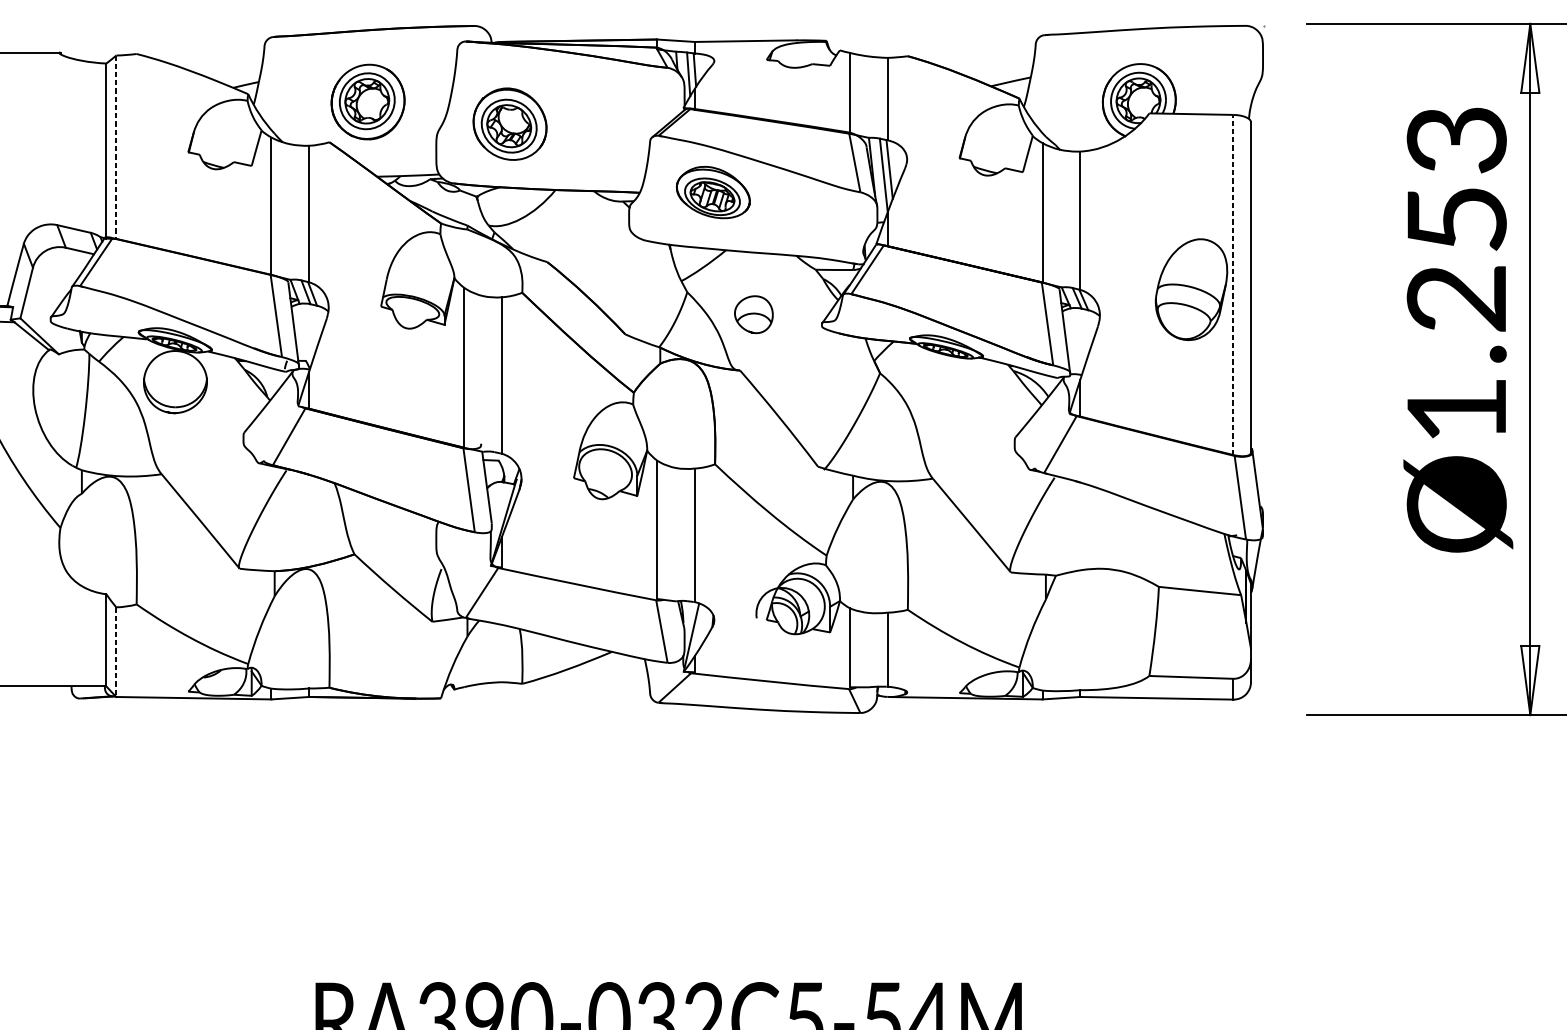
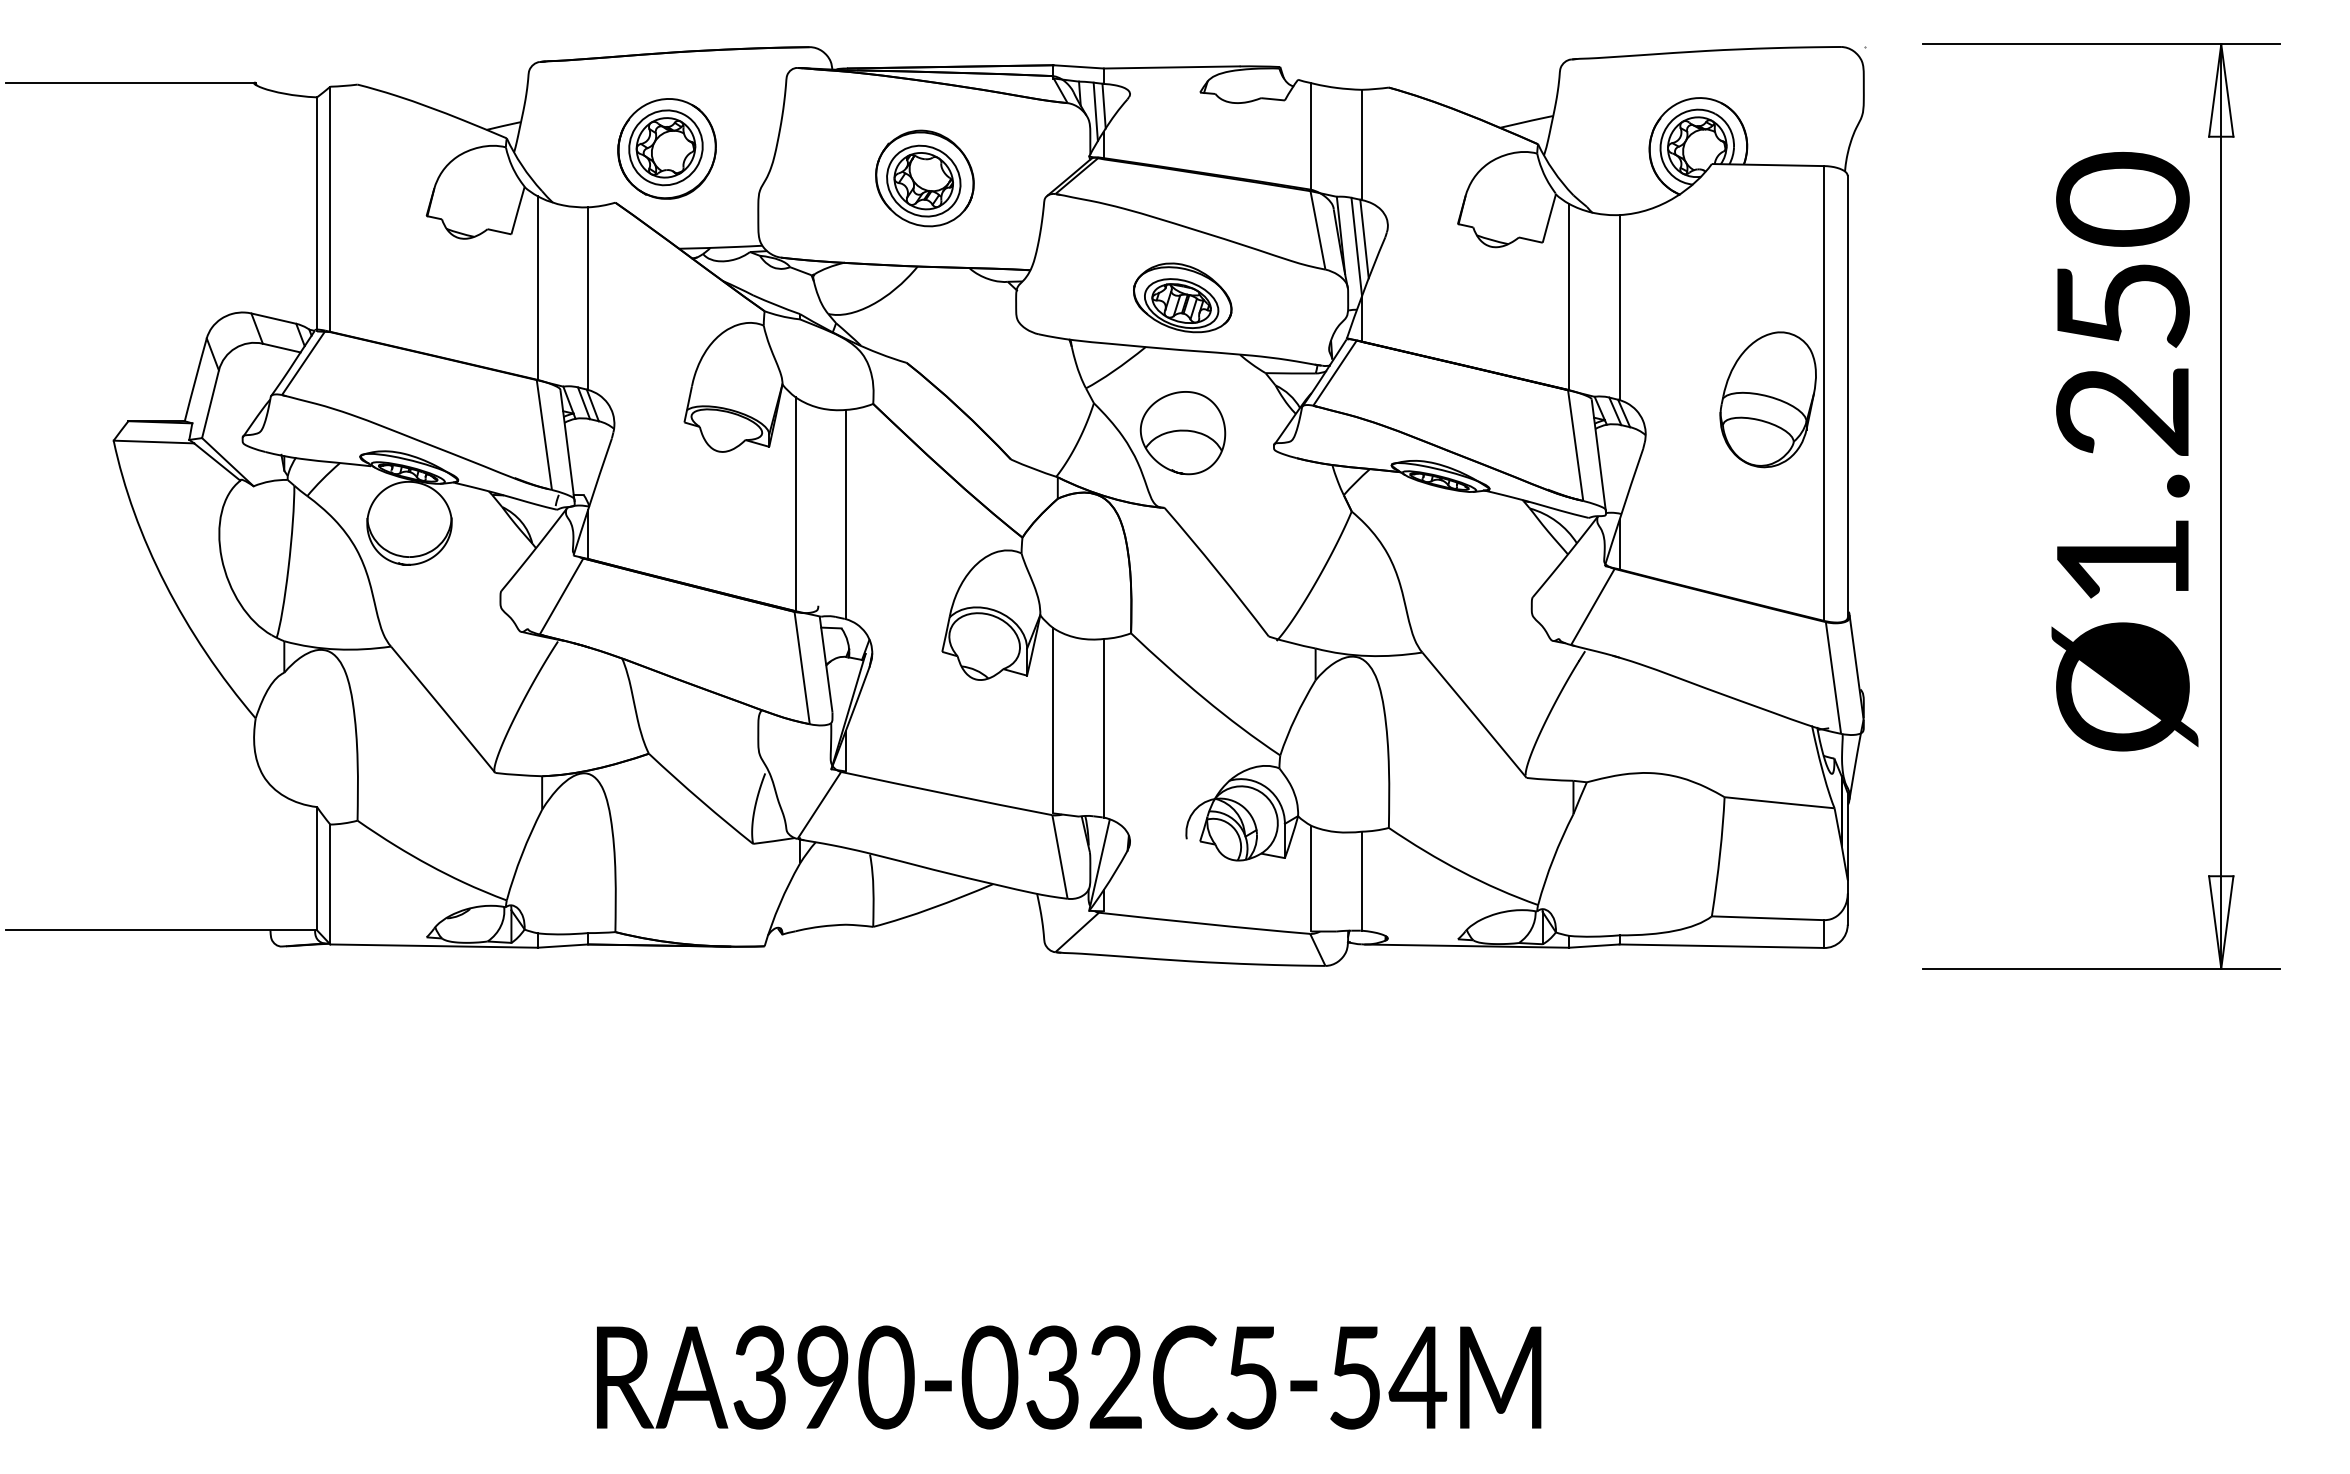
part: (509, 124) -> (924, 178), moved
text: (1456, 139) -> (2122, 198), Ø1.253 -> Ø1.250
line: (116, 147) -> (330, 209), dashed -> solid
part: (713, 192) -> (1182, 297), moved
line: (1233, 284) -> (1824, 392), dashed -> solid
part: (753, 314) -> (1182, 433), size x1.67
line: (116, 652) -> (330, 884), dashed -> solid

